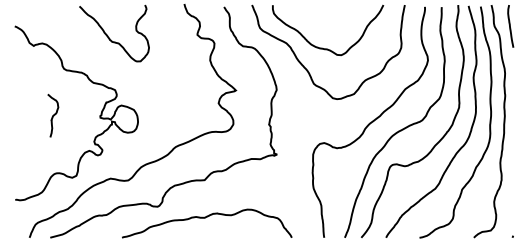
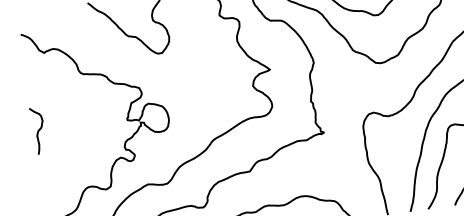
curve: (53, 115) -> (38, 130), moved

